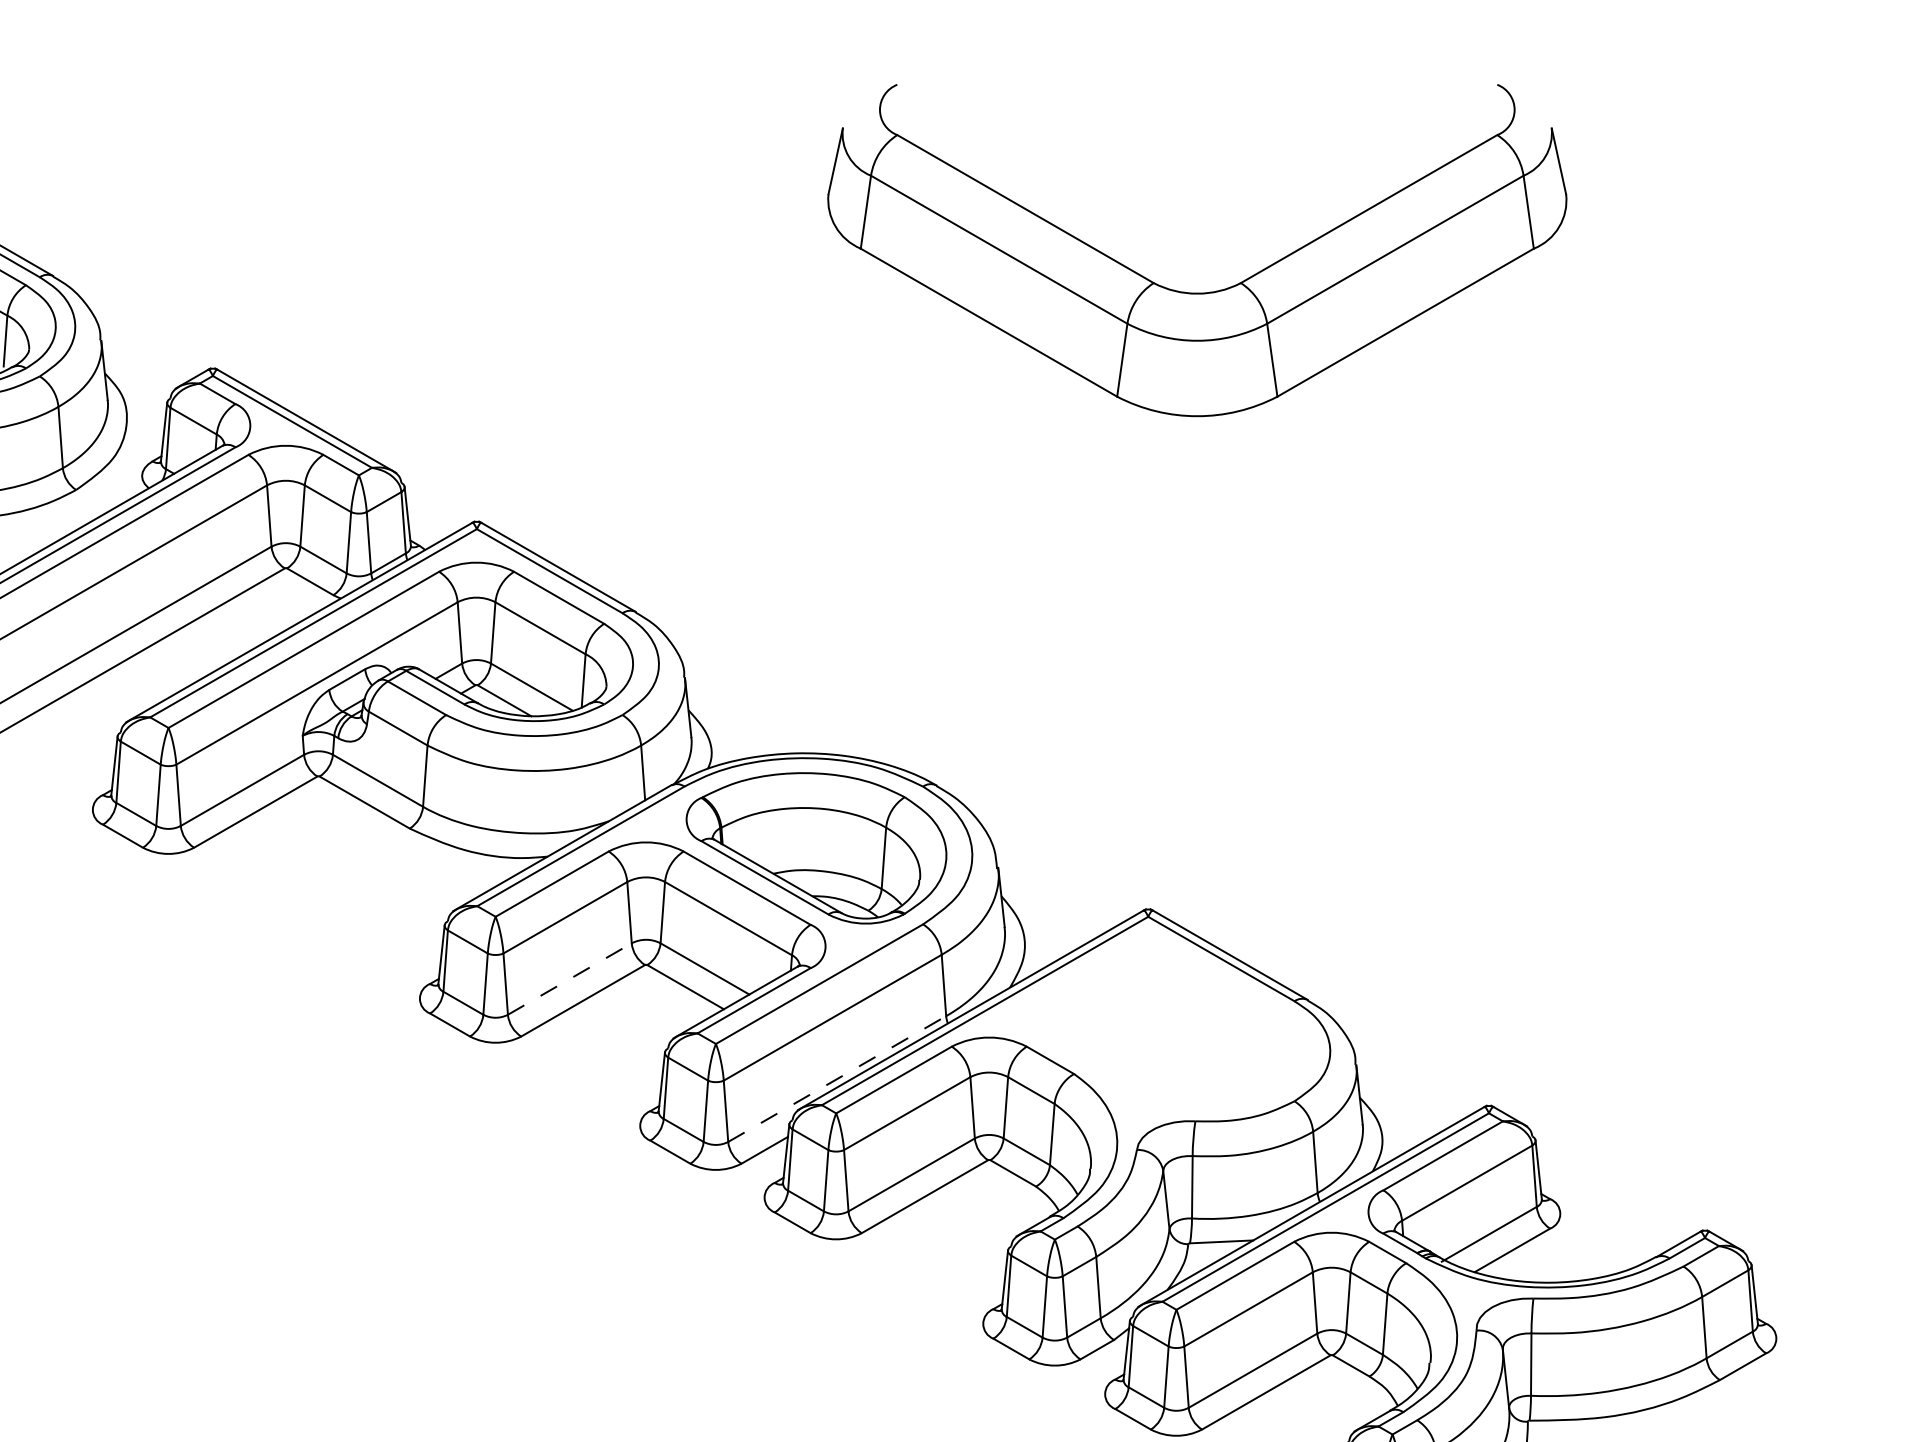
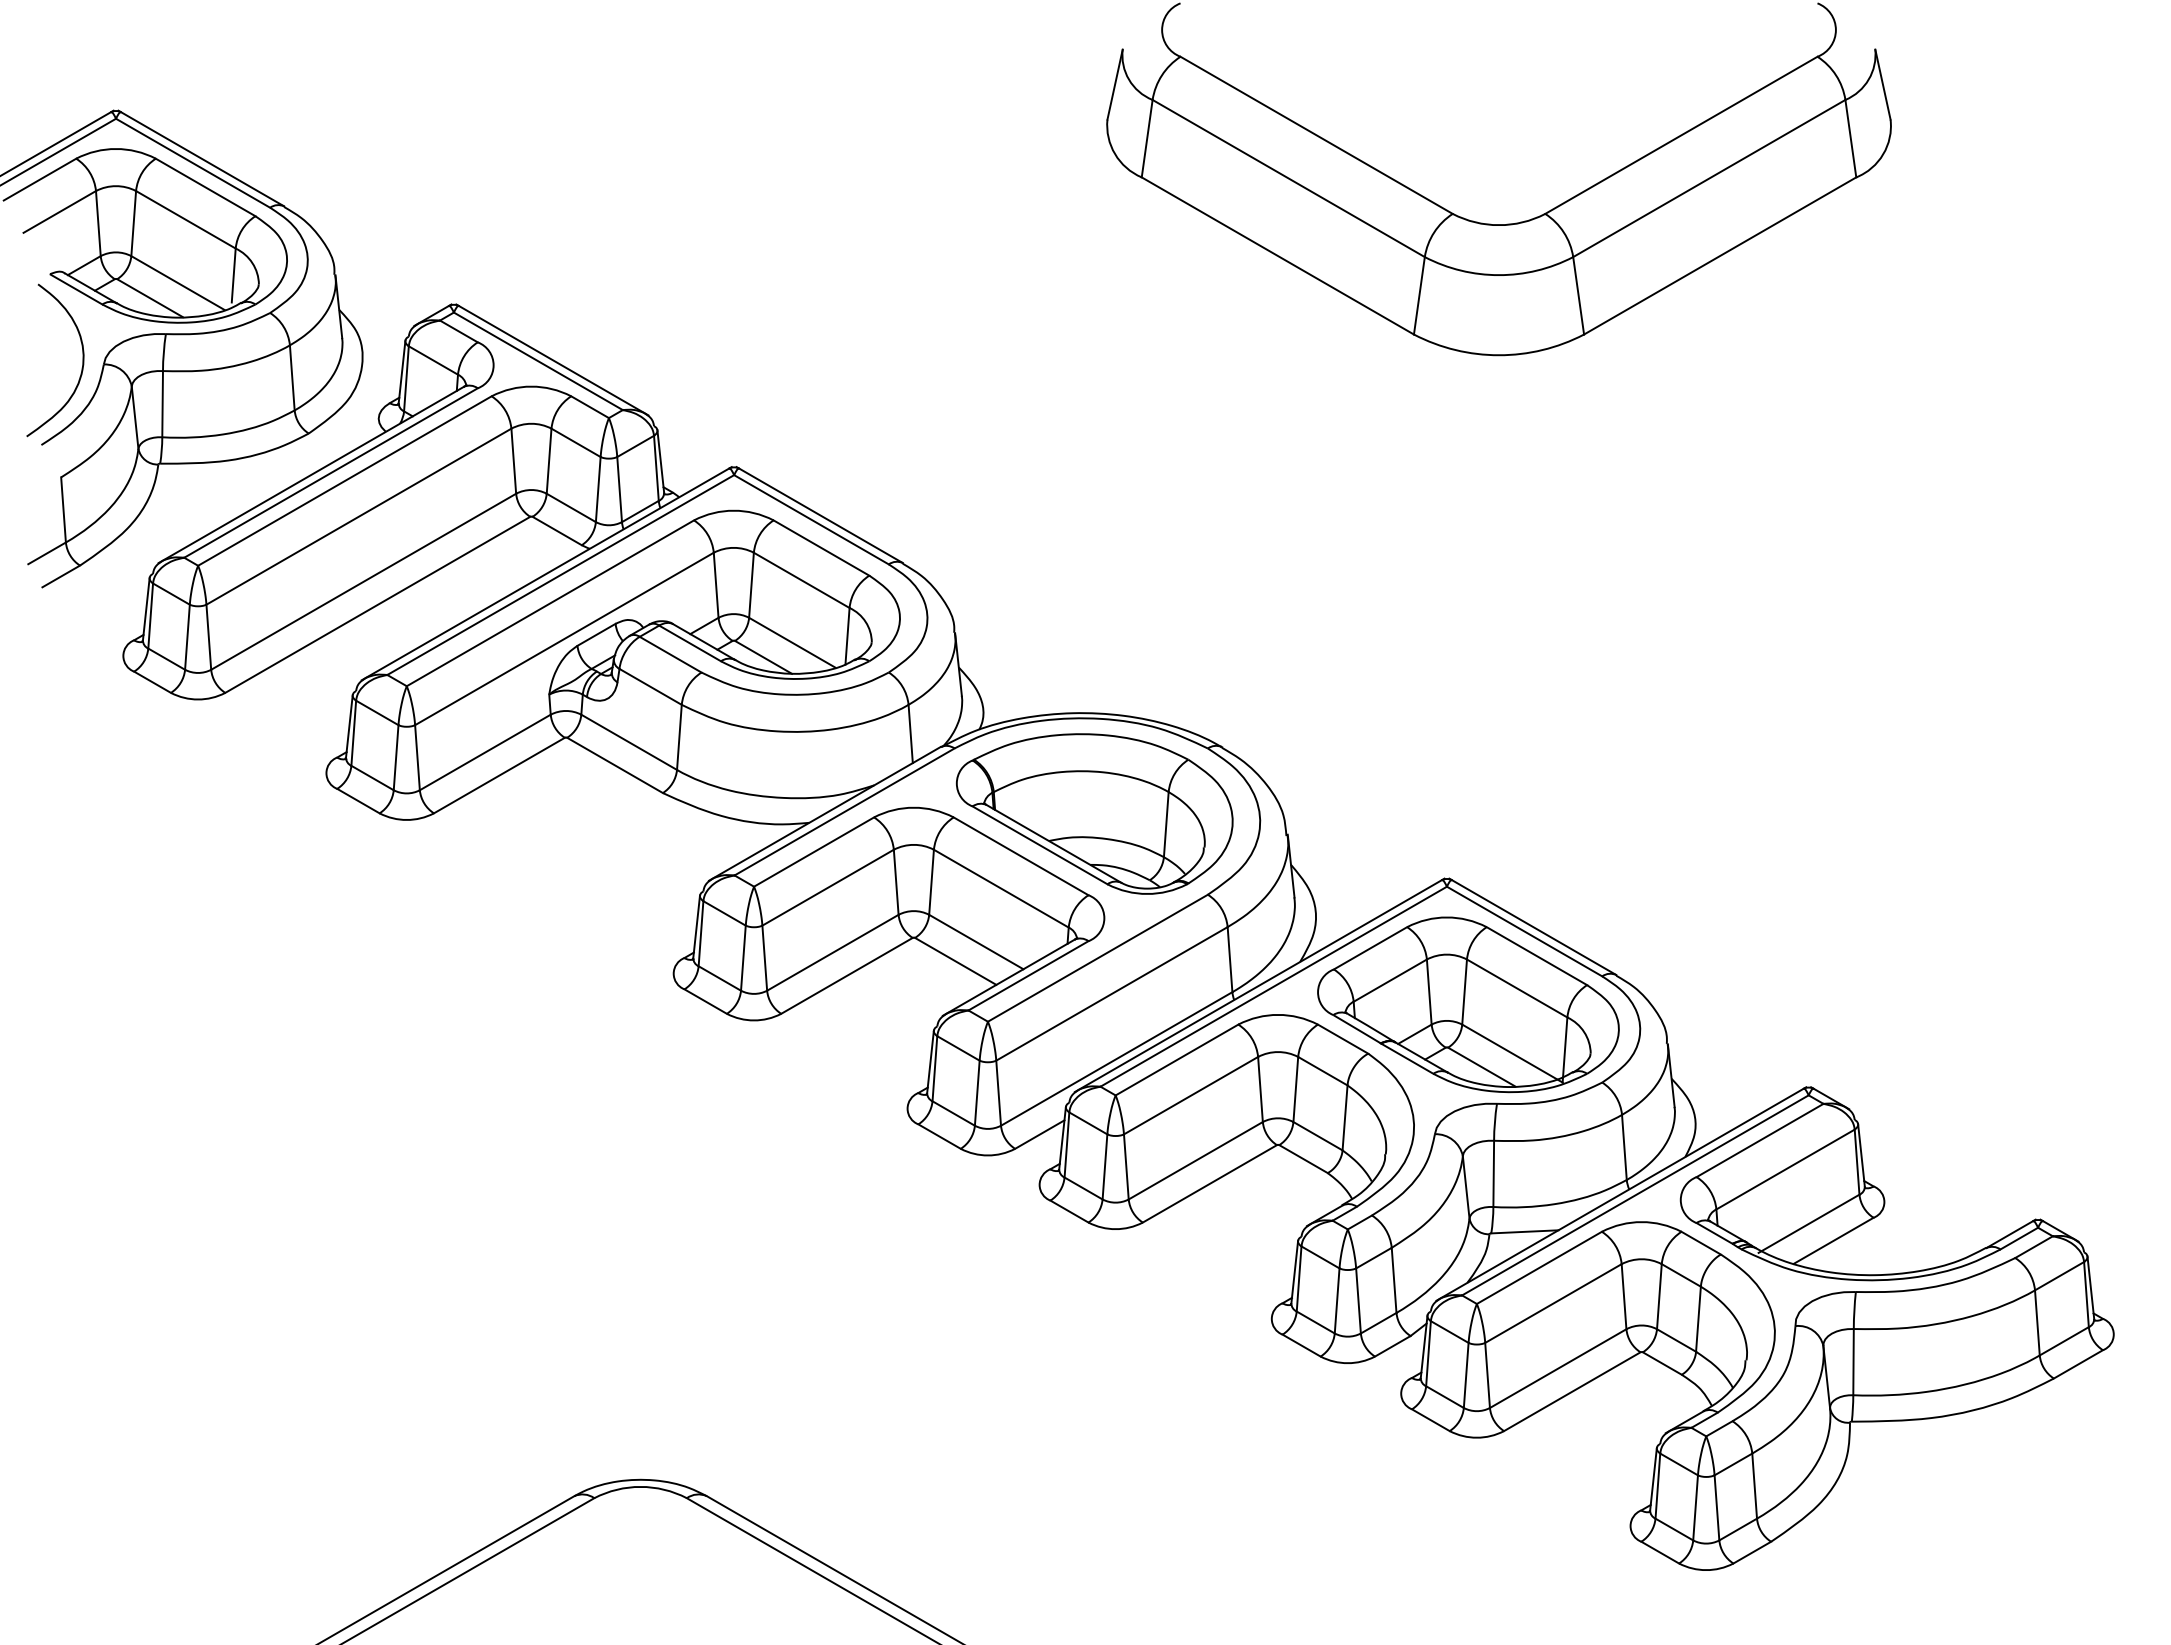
line: (569, 978) -> (832, 952), dashed -> solid
part: (1168, 1027) -> (1468, 1004), added
line: (837, 1078) -> (1116, 1058), dashed -> solid

